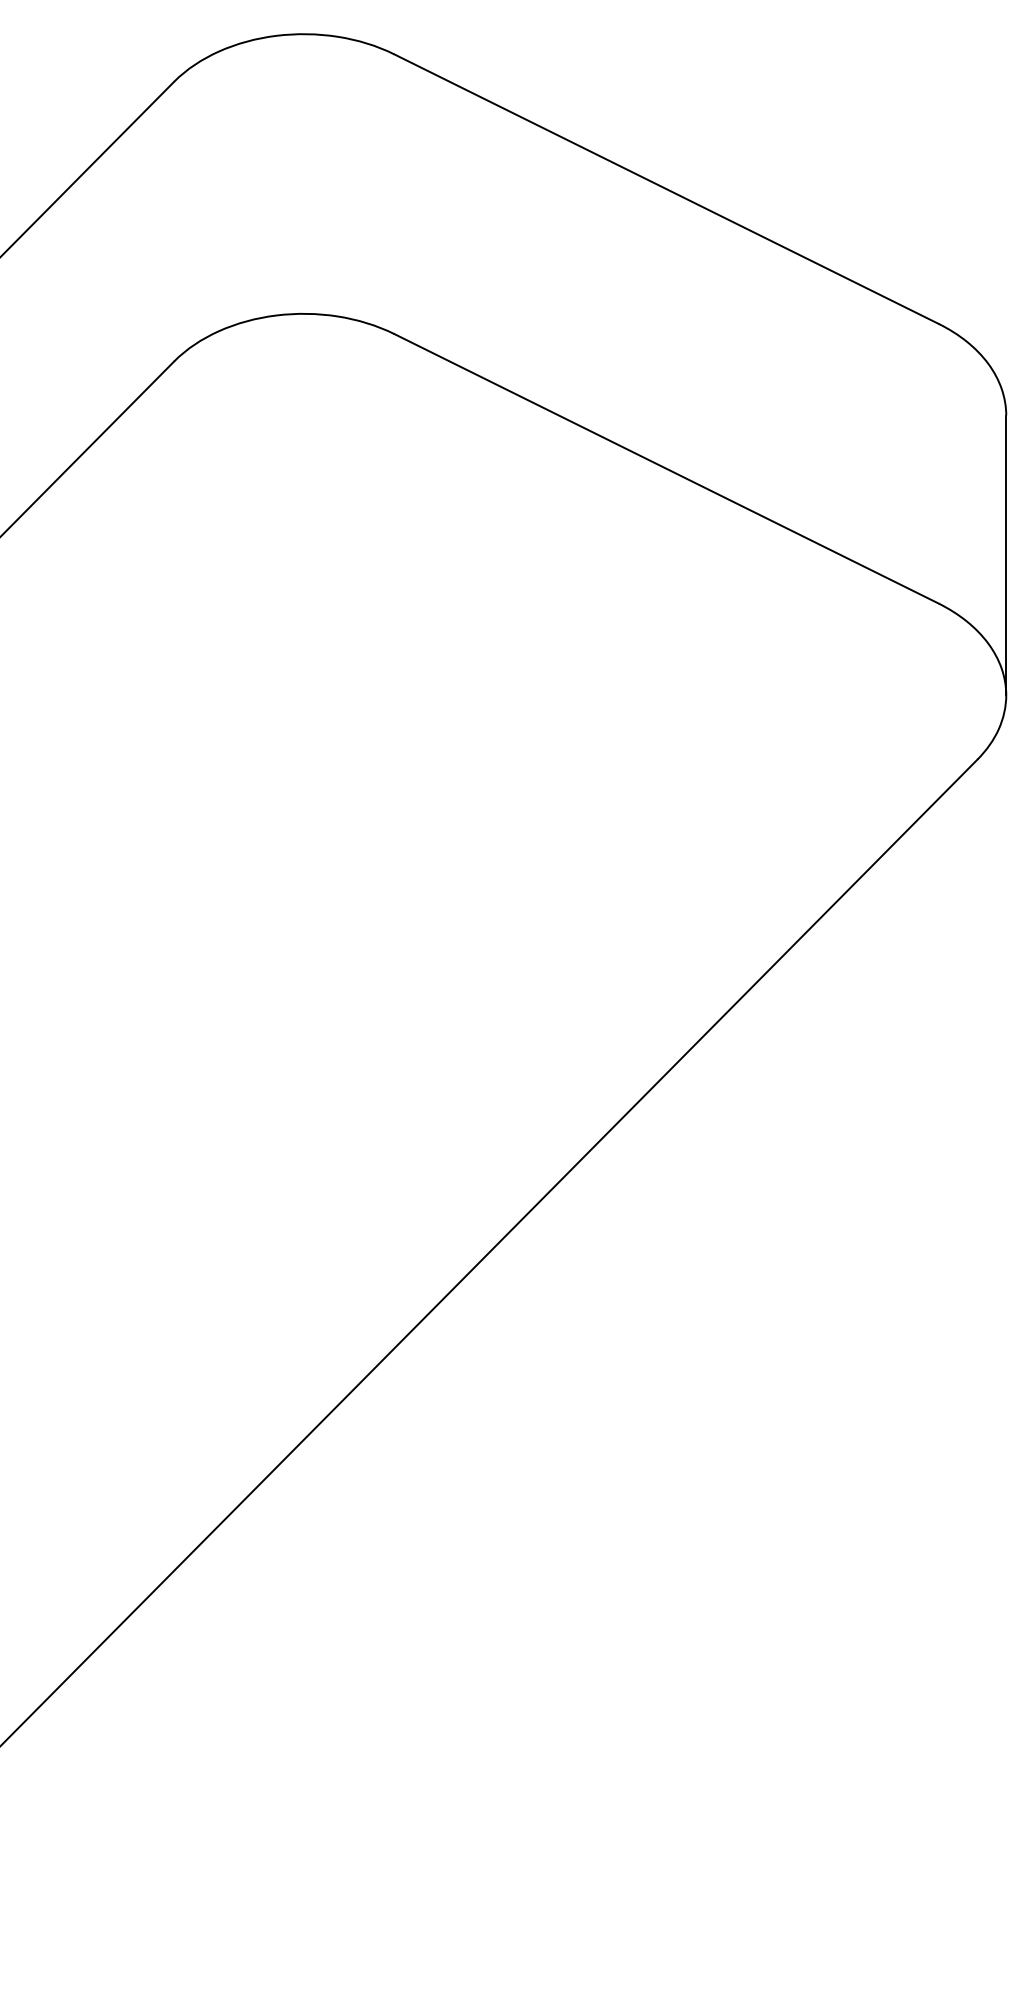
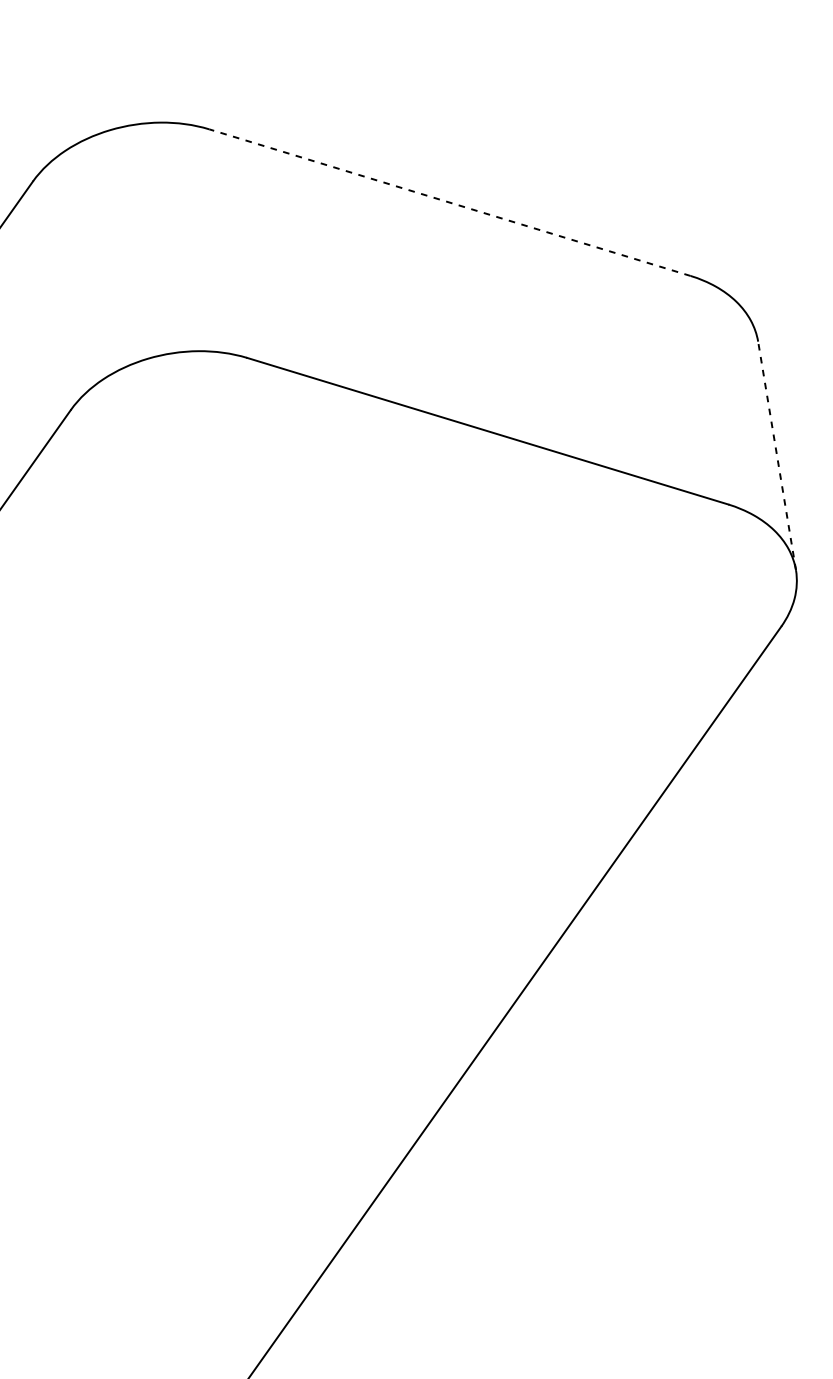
line: (666, 189) -> (449, 202), solid -> dashed
line: (1006, 555) -> (777, 456), solid -> dashed

